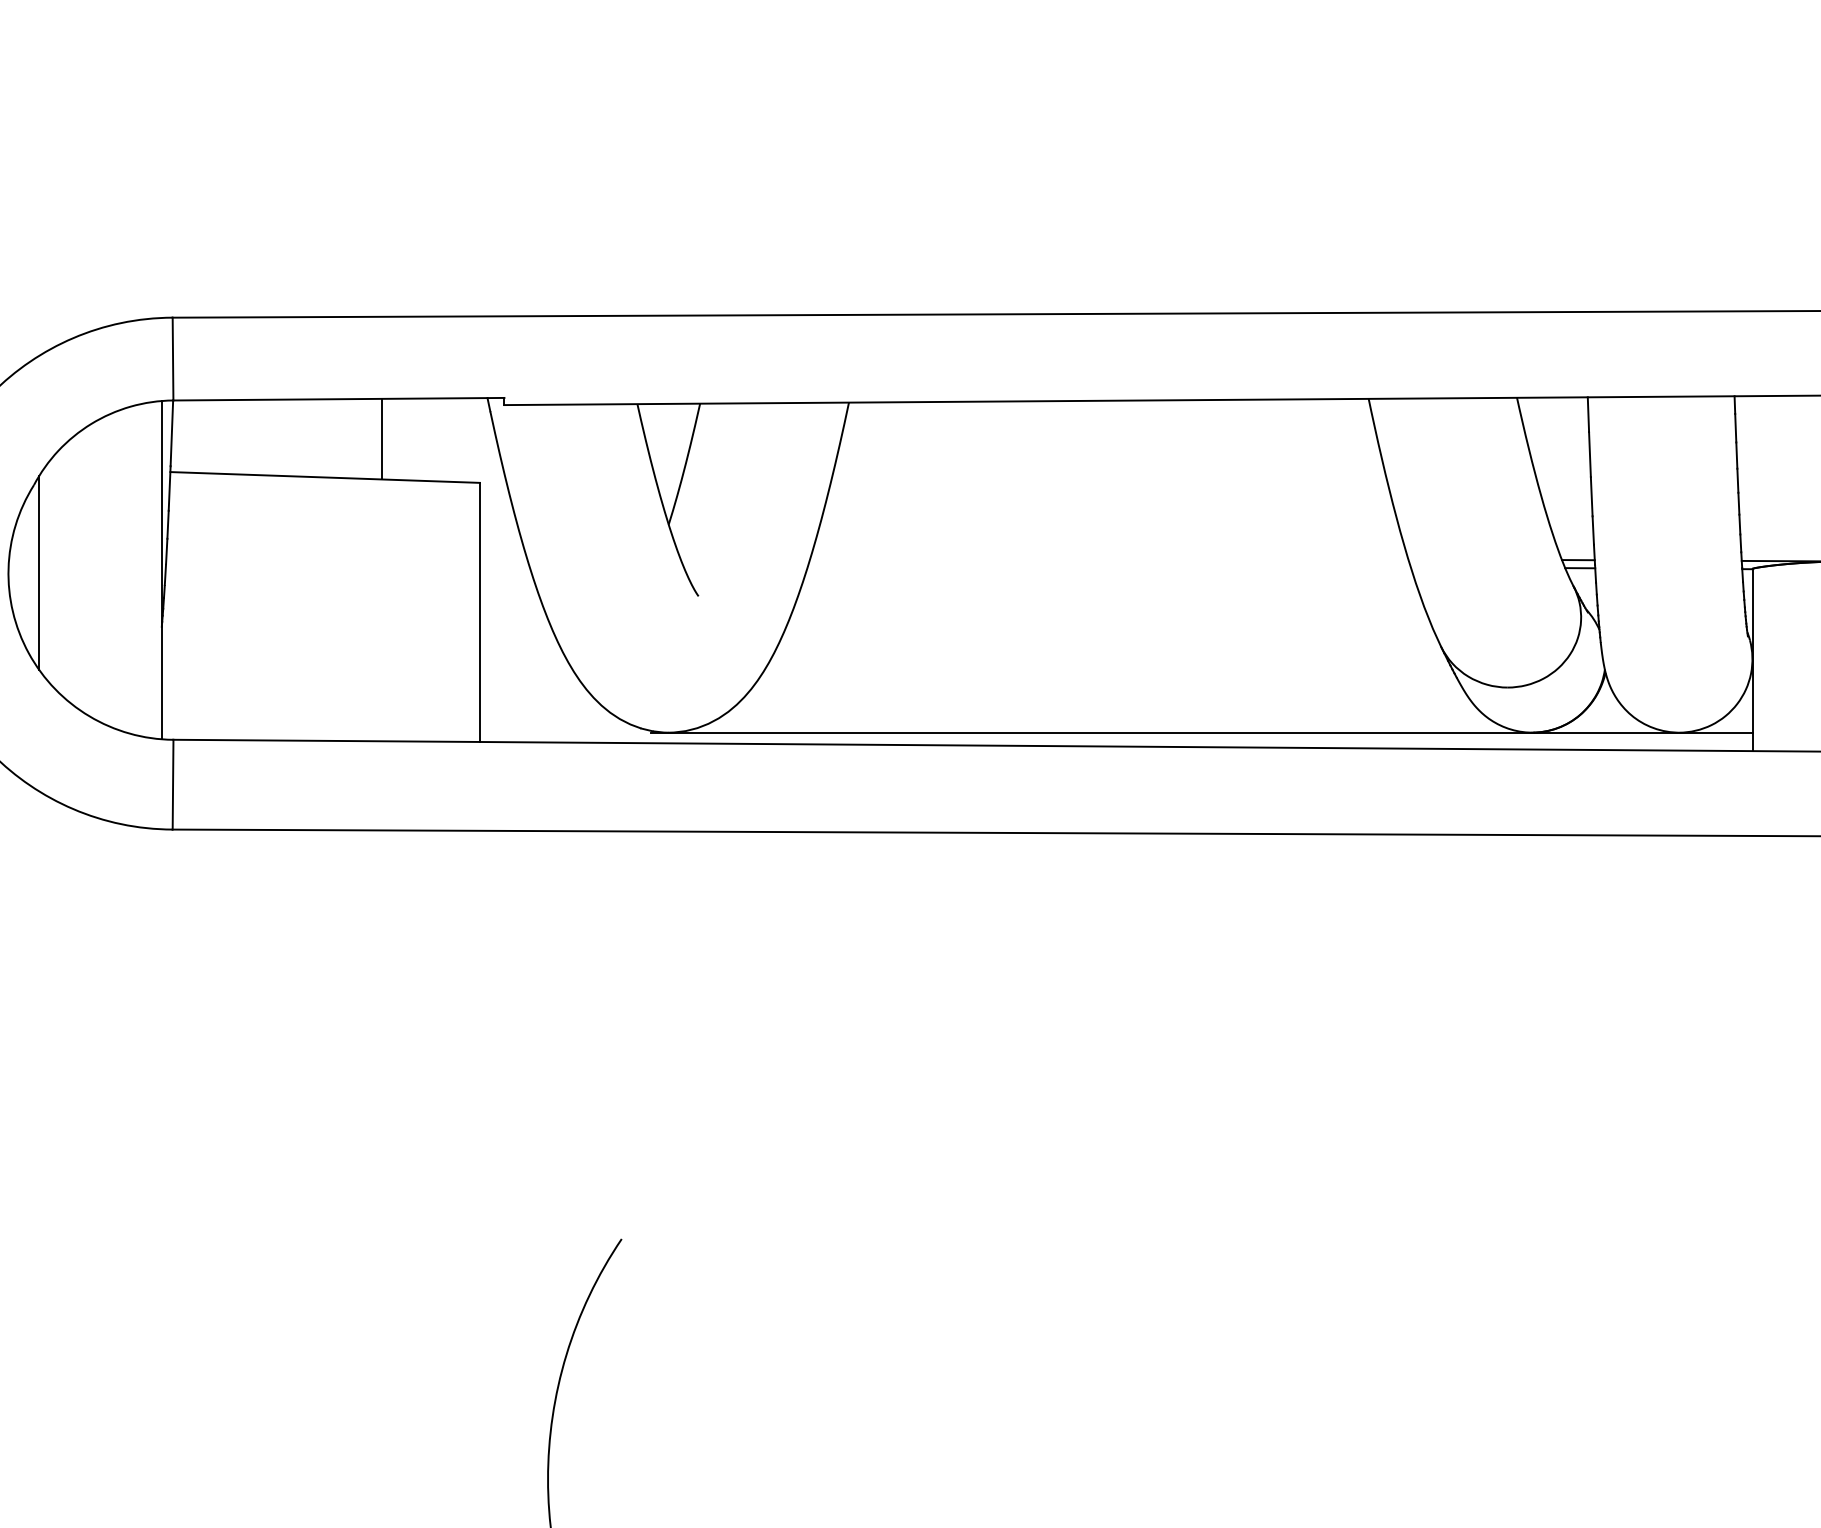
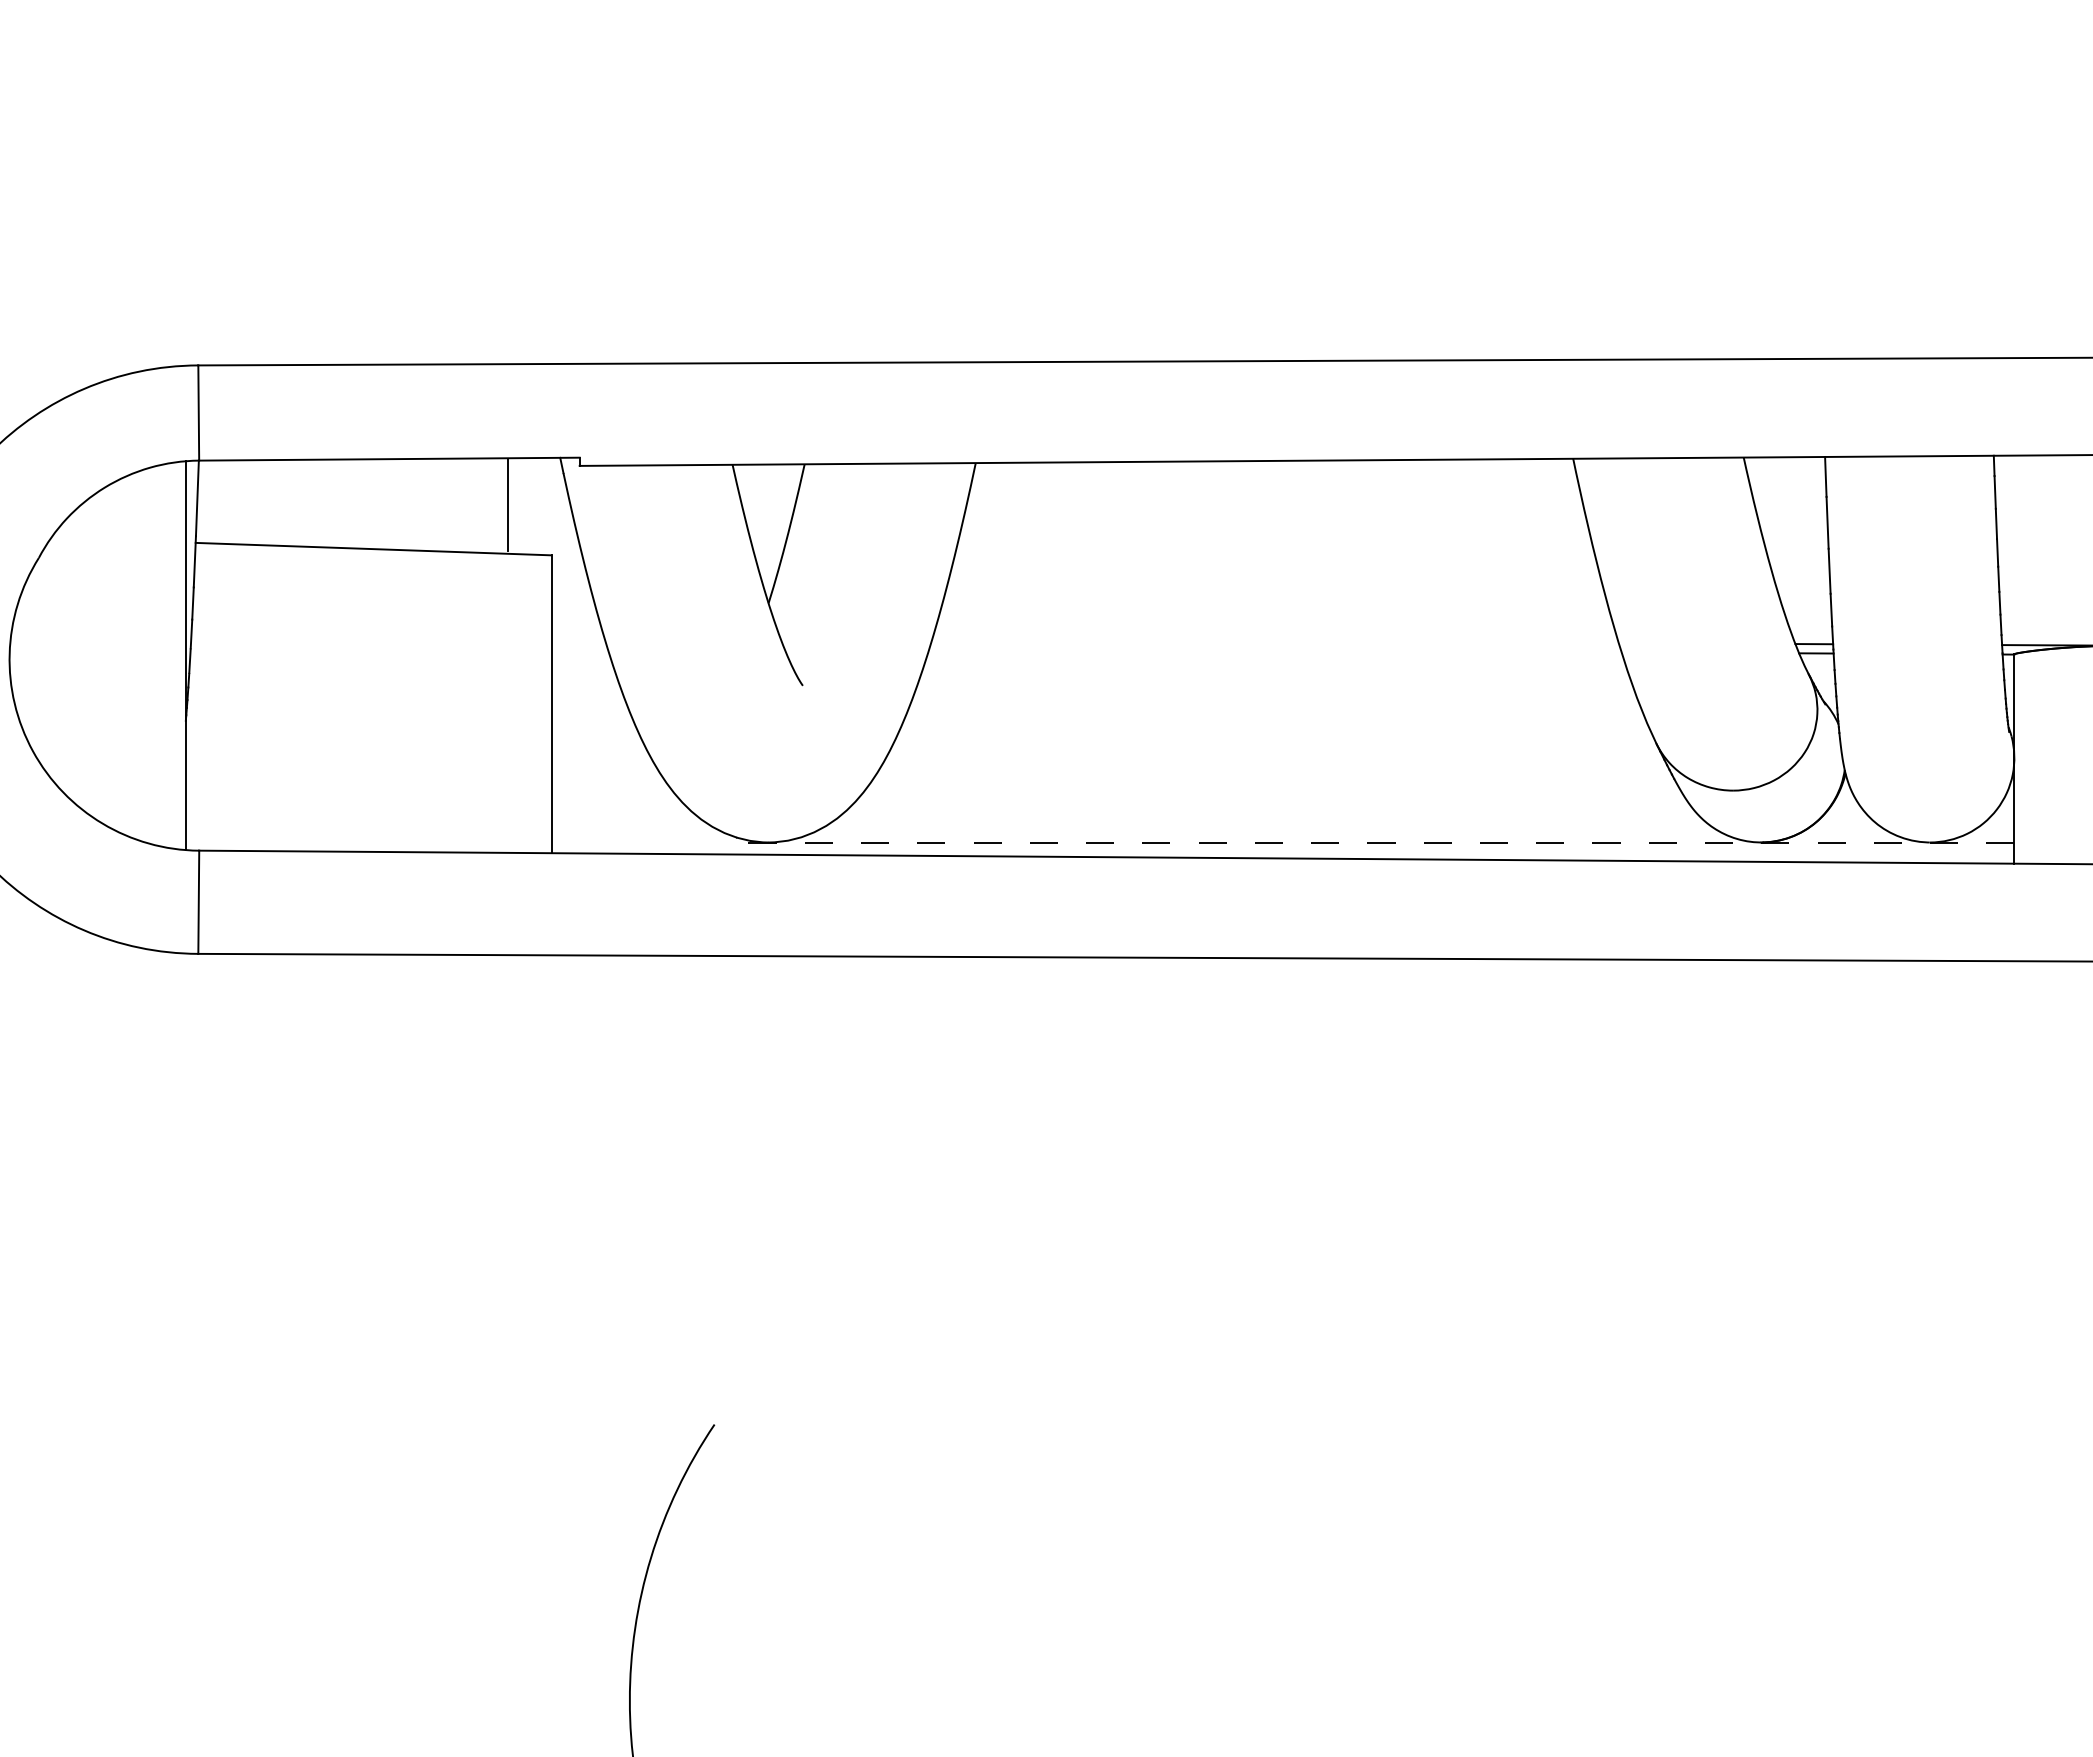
line: (382, 438) -> (508, 504), moved
line: (39, 572) -> (45, 658), removed
line: (1201, 732) -> (1381, 842), solid -> dashed

